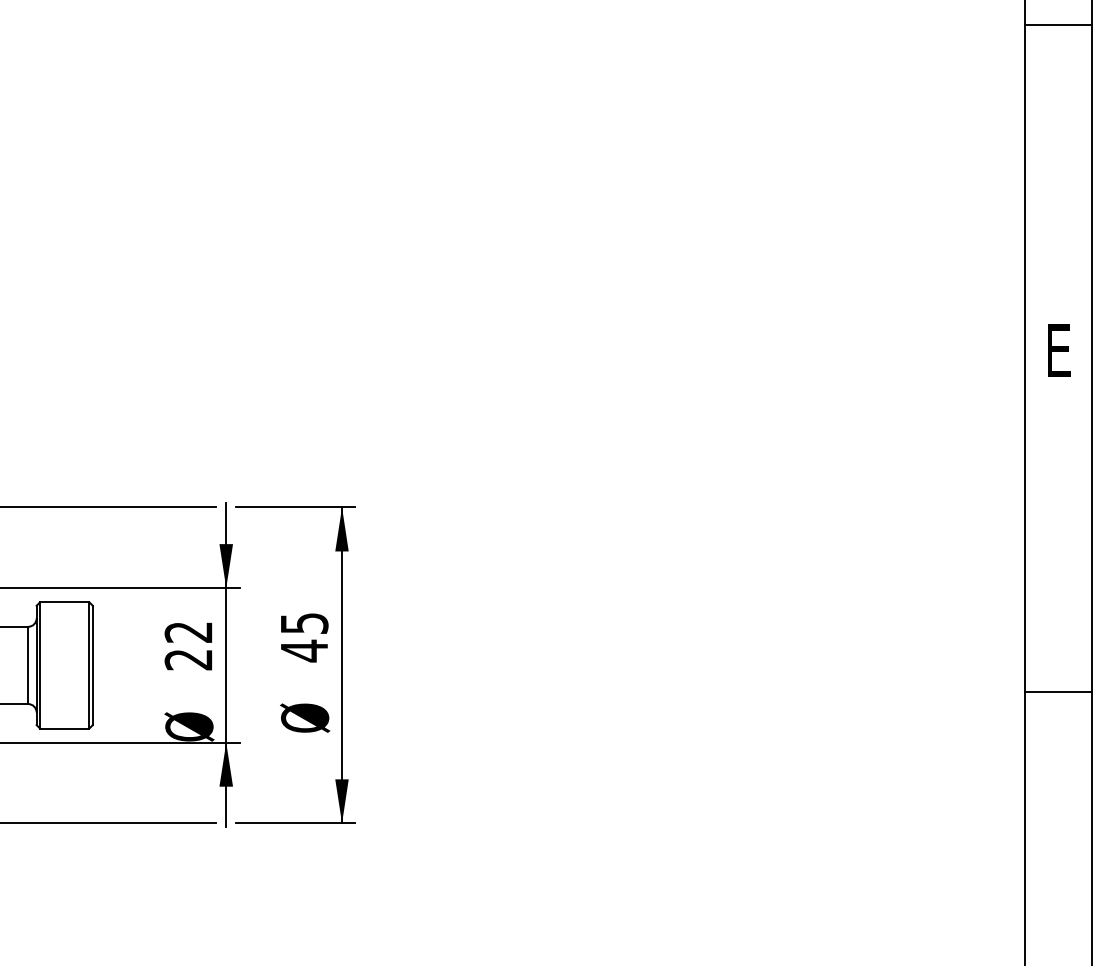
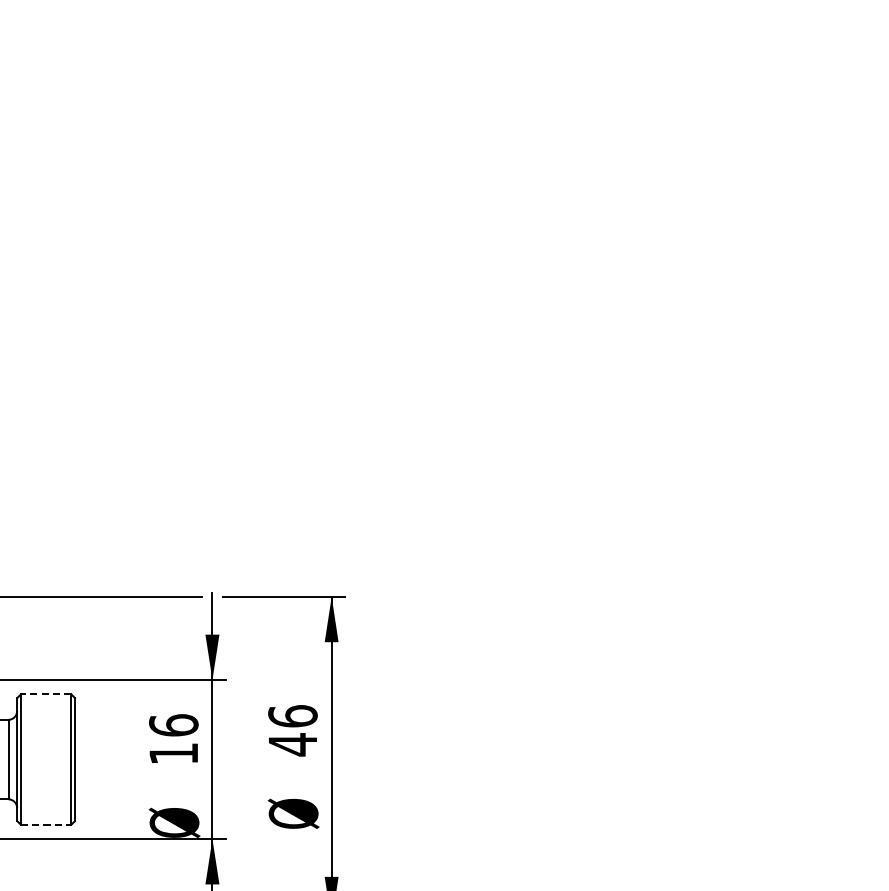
line: (64, 602) -> (45, 694), solid -> dashed
text: (304, 623) -> (293, 716), 45 -> 46
text: (188, 645) -> (173, 739), 22 -> 16
line: (64, 728) -> (45, 824), solid -> dashed

